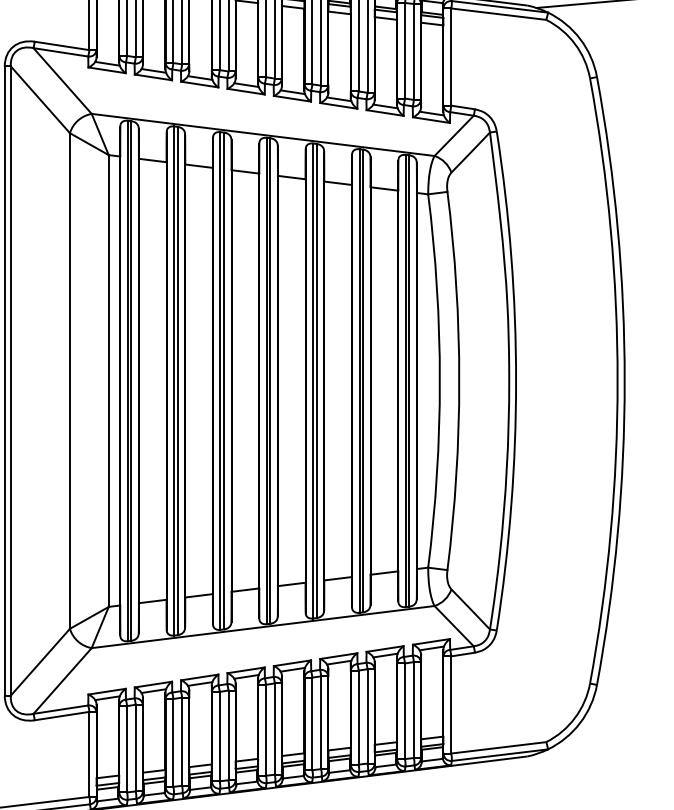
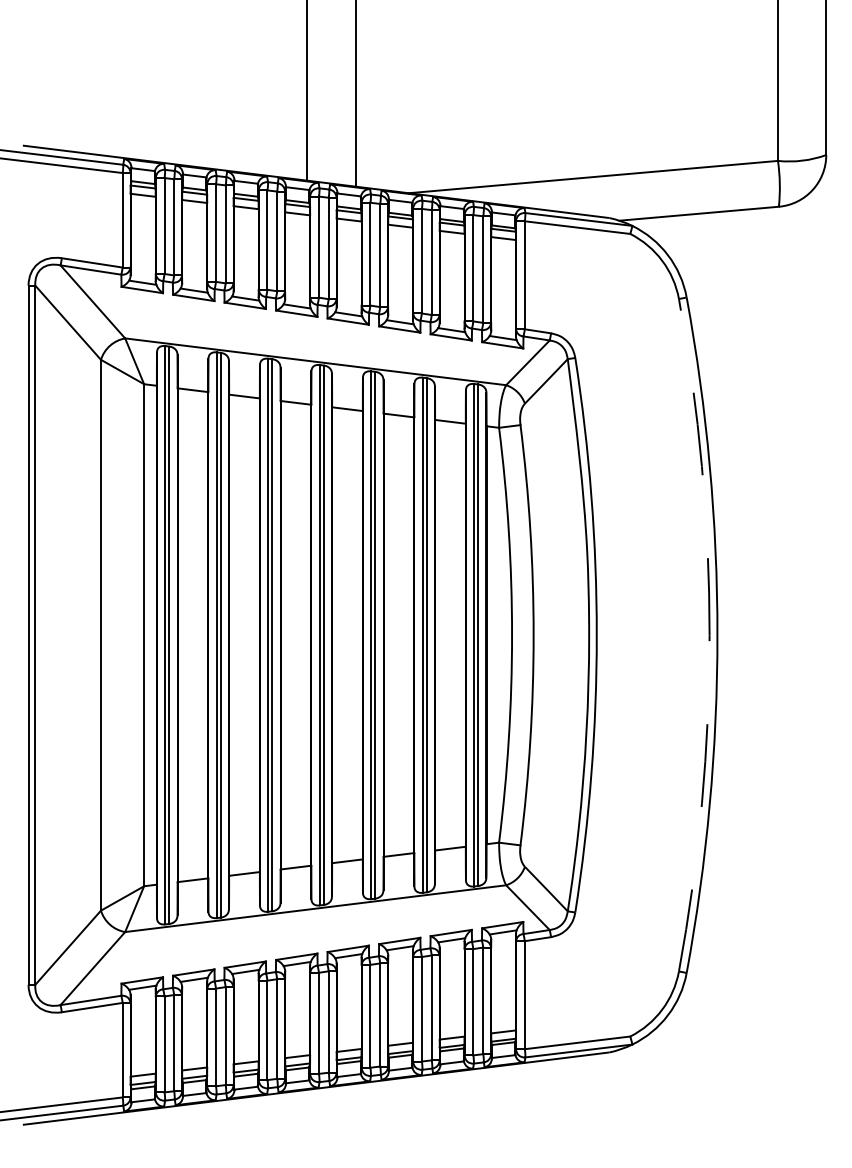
arc: (617, 381) -> (709, 635), solid -> dashed

